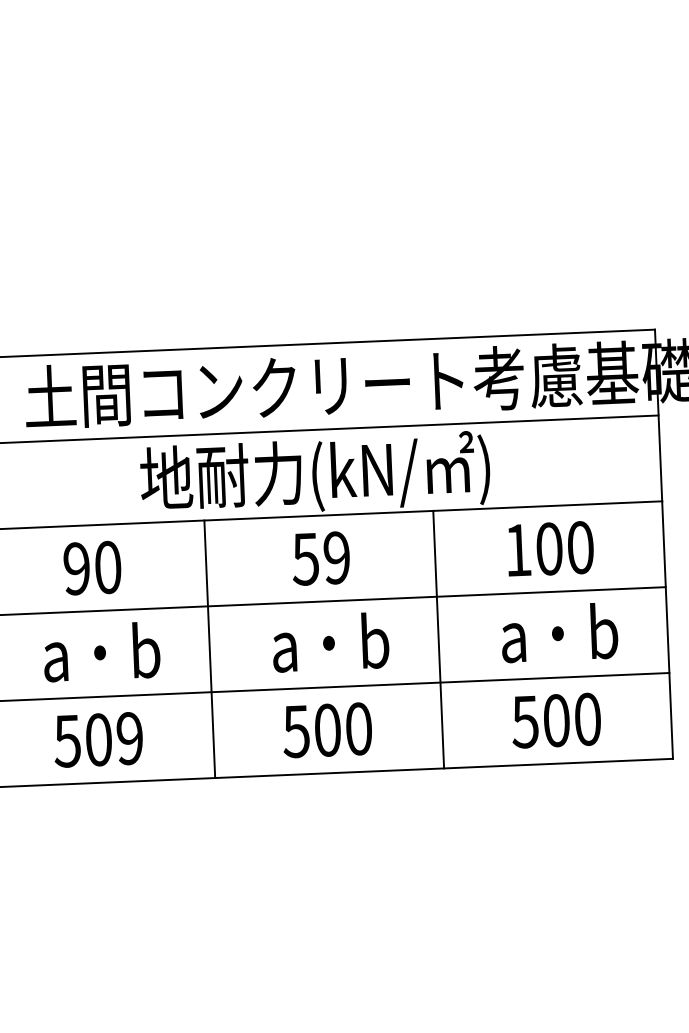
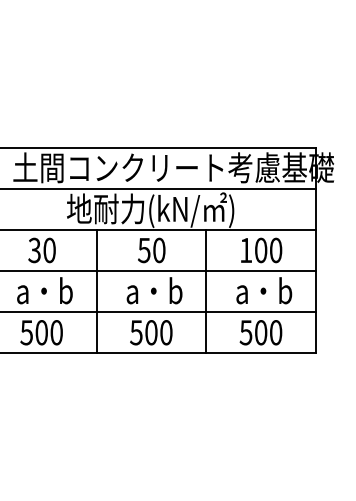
text: (337, 557) -> (159, 250), 59 -> 50
text: (76, 568) -> (34, 250), 90 -> 30
text: (129, 738) -> (56, 332), 509 -> 500

